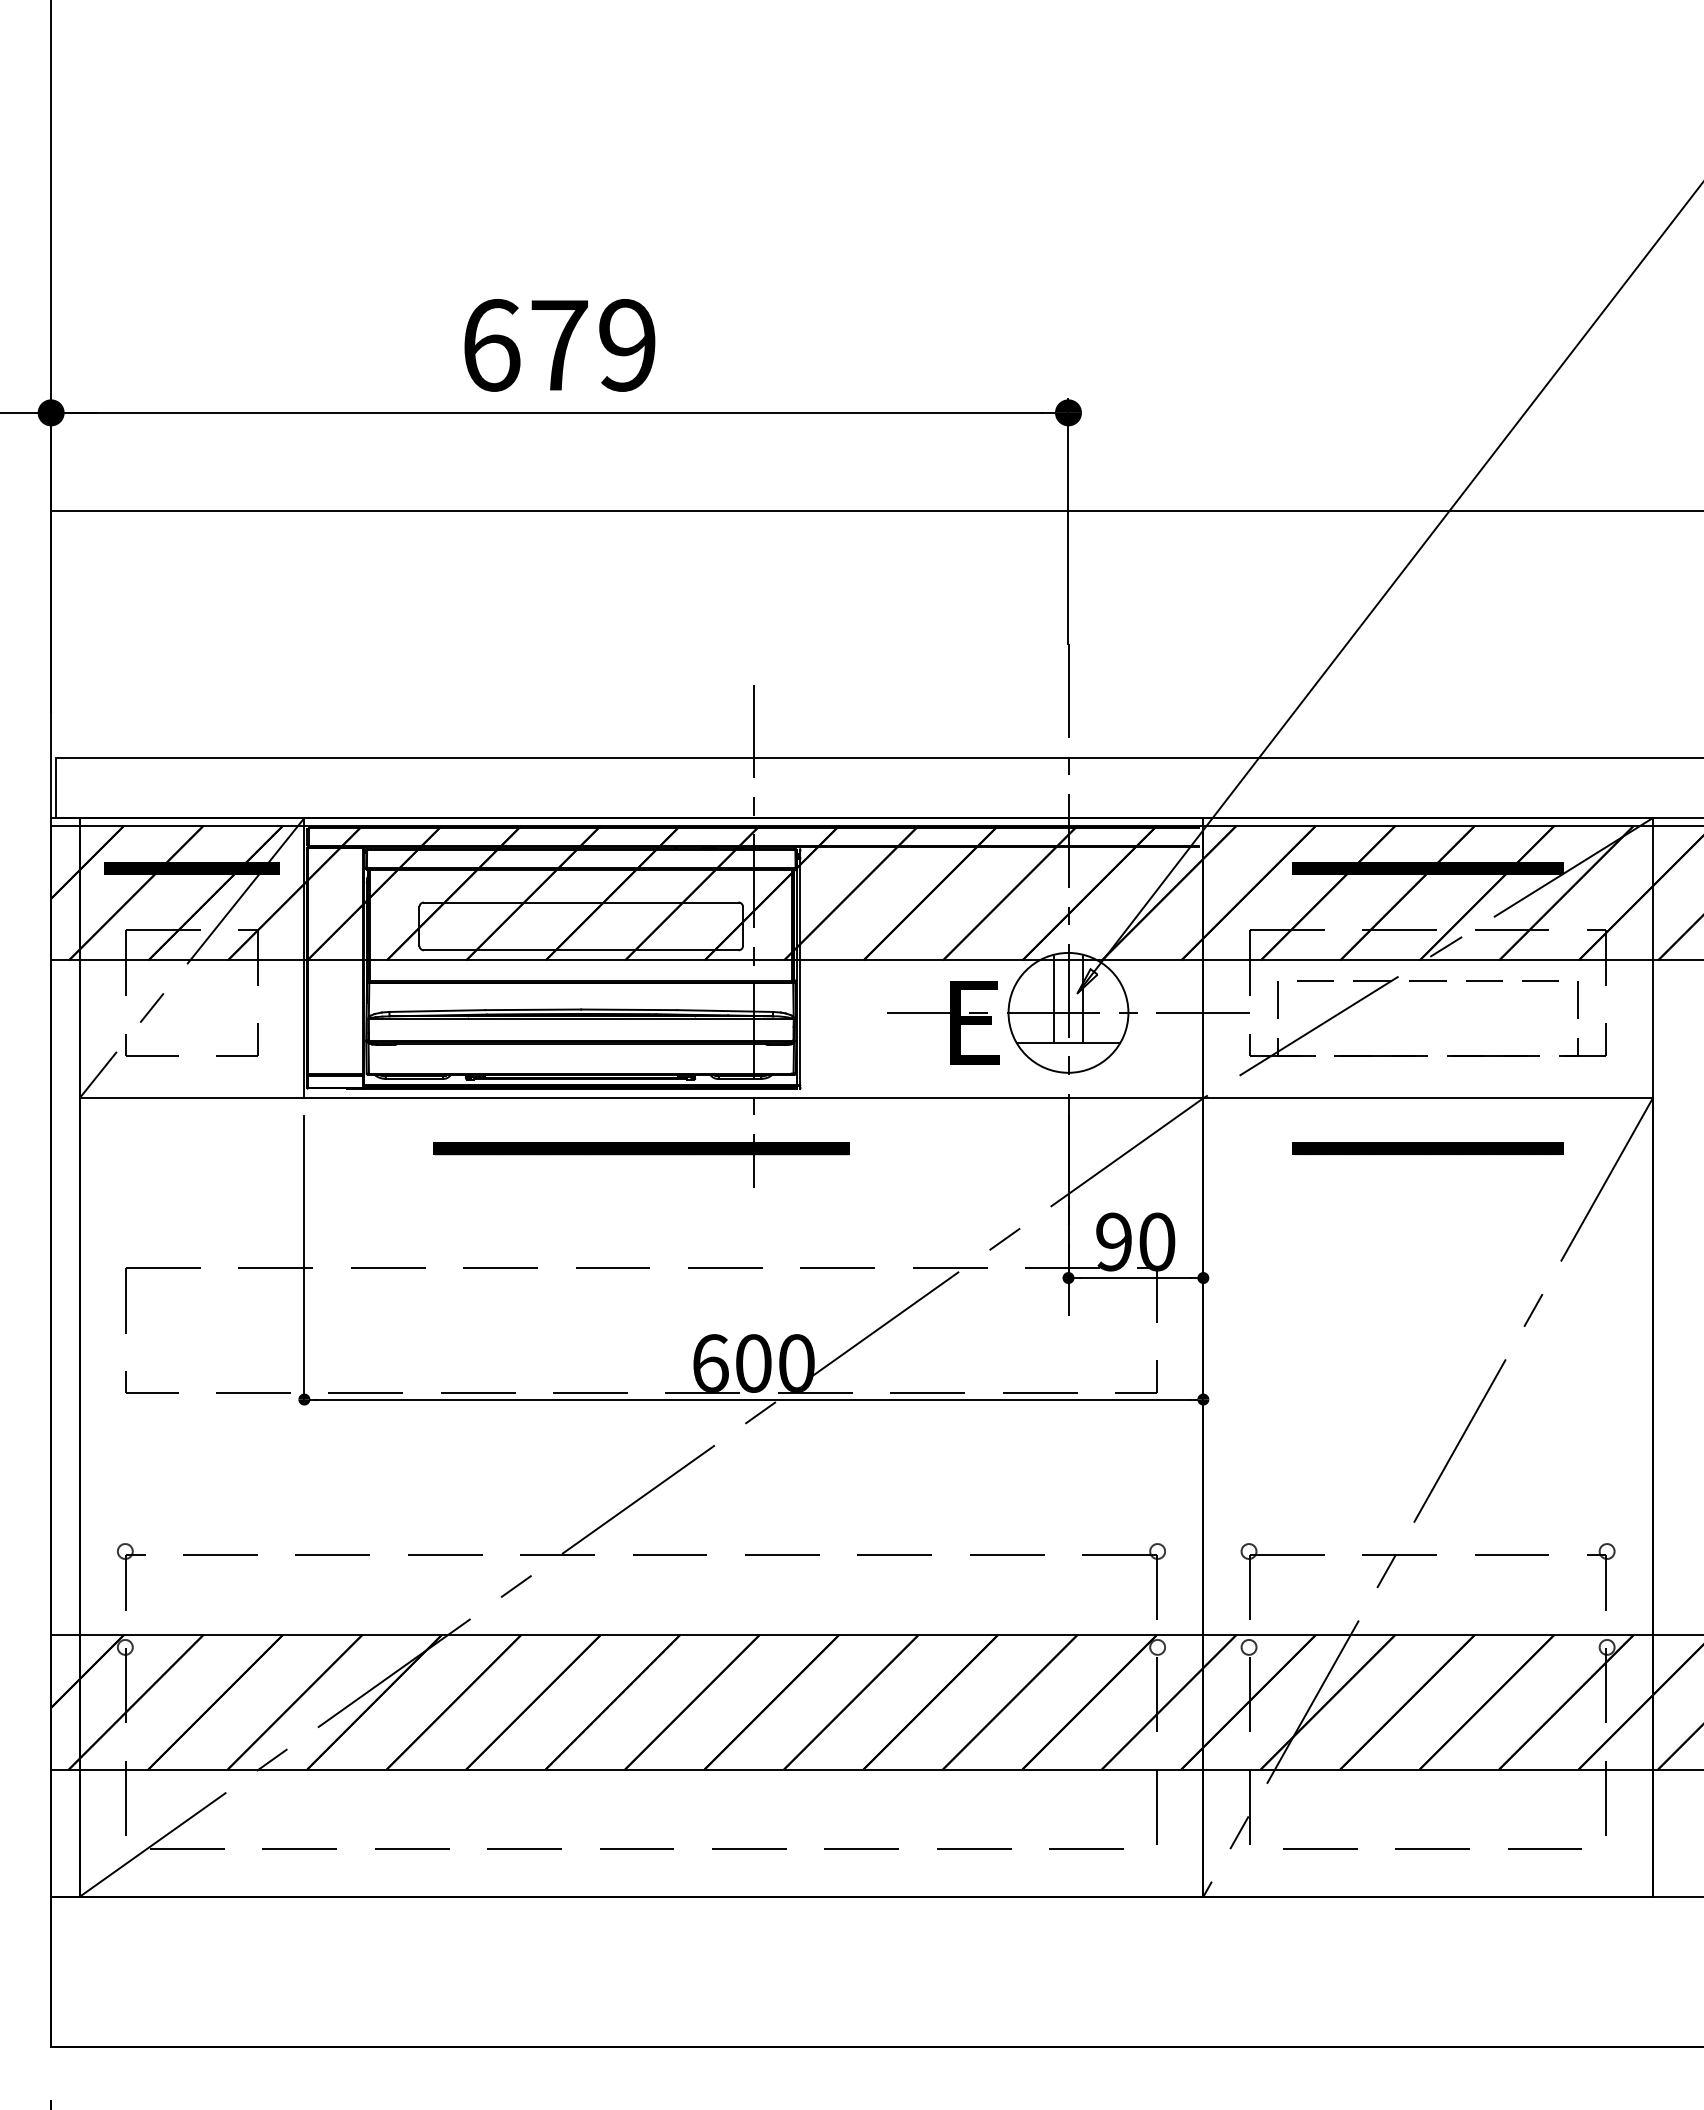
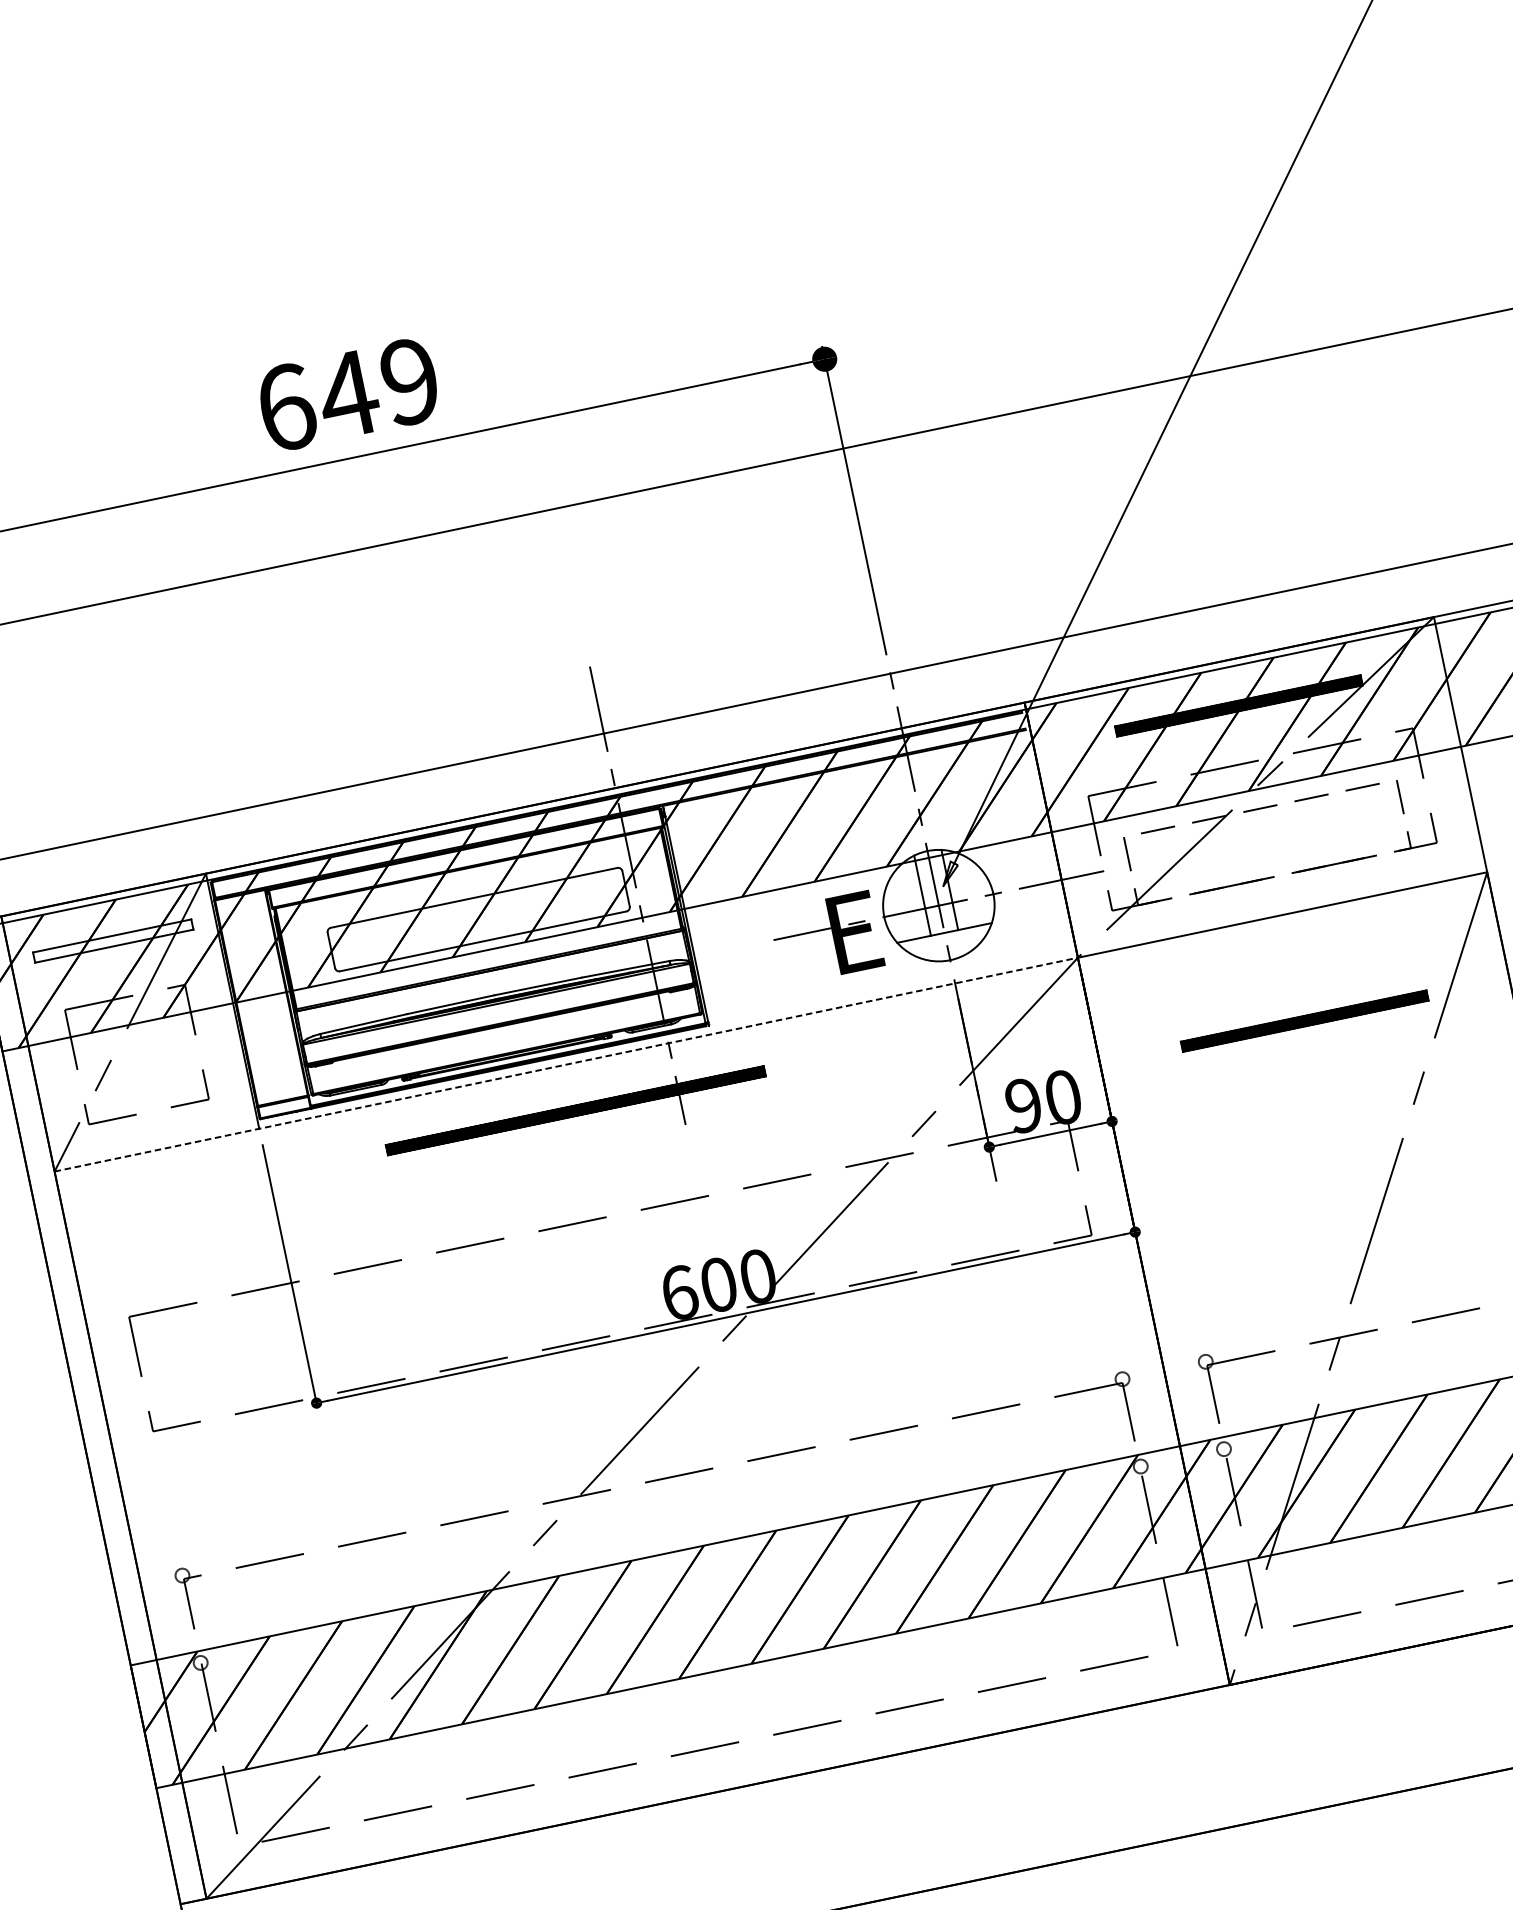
text: (558, 345) -> (347, 394), 679 -> 649
hatch: (191, 868) -> (112, 941), removed
line: (641, 1098) -> (566, 1064), solid -> dashed
part: (1427, 1148) -> (1304, 1020), moved

